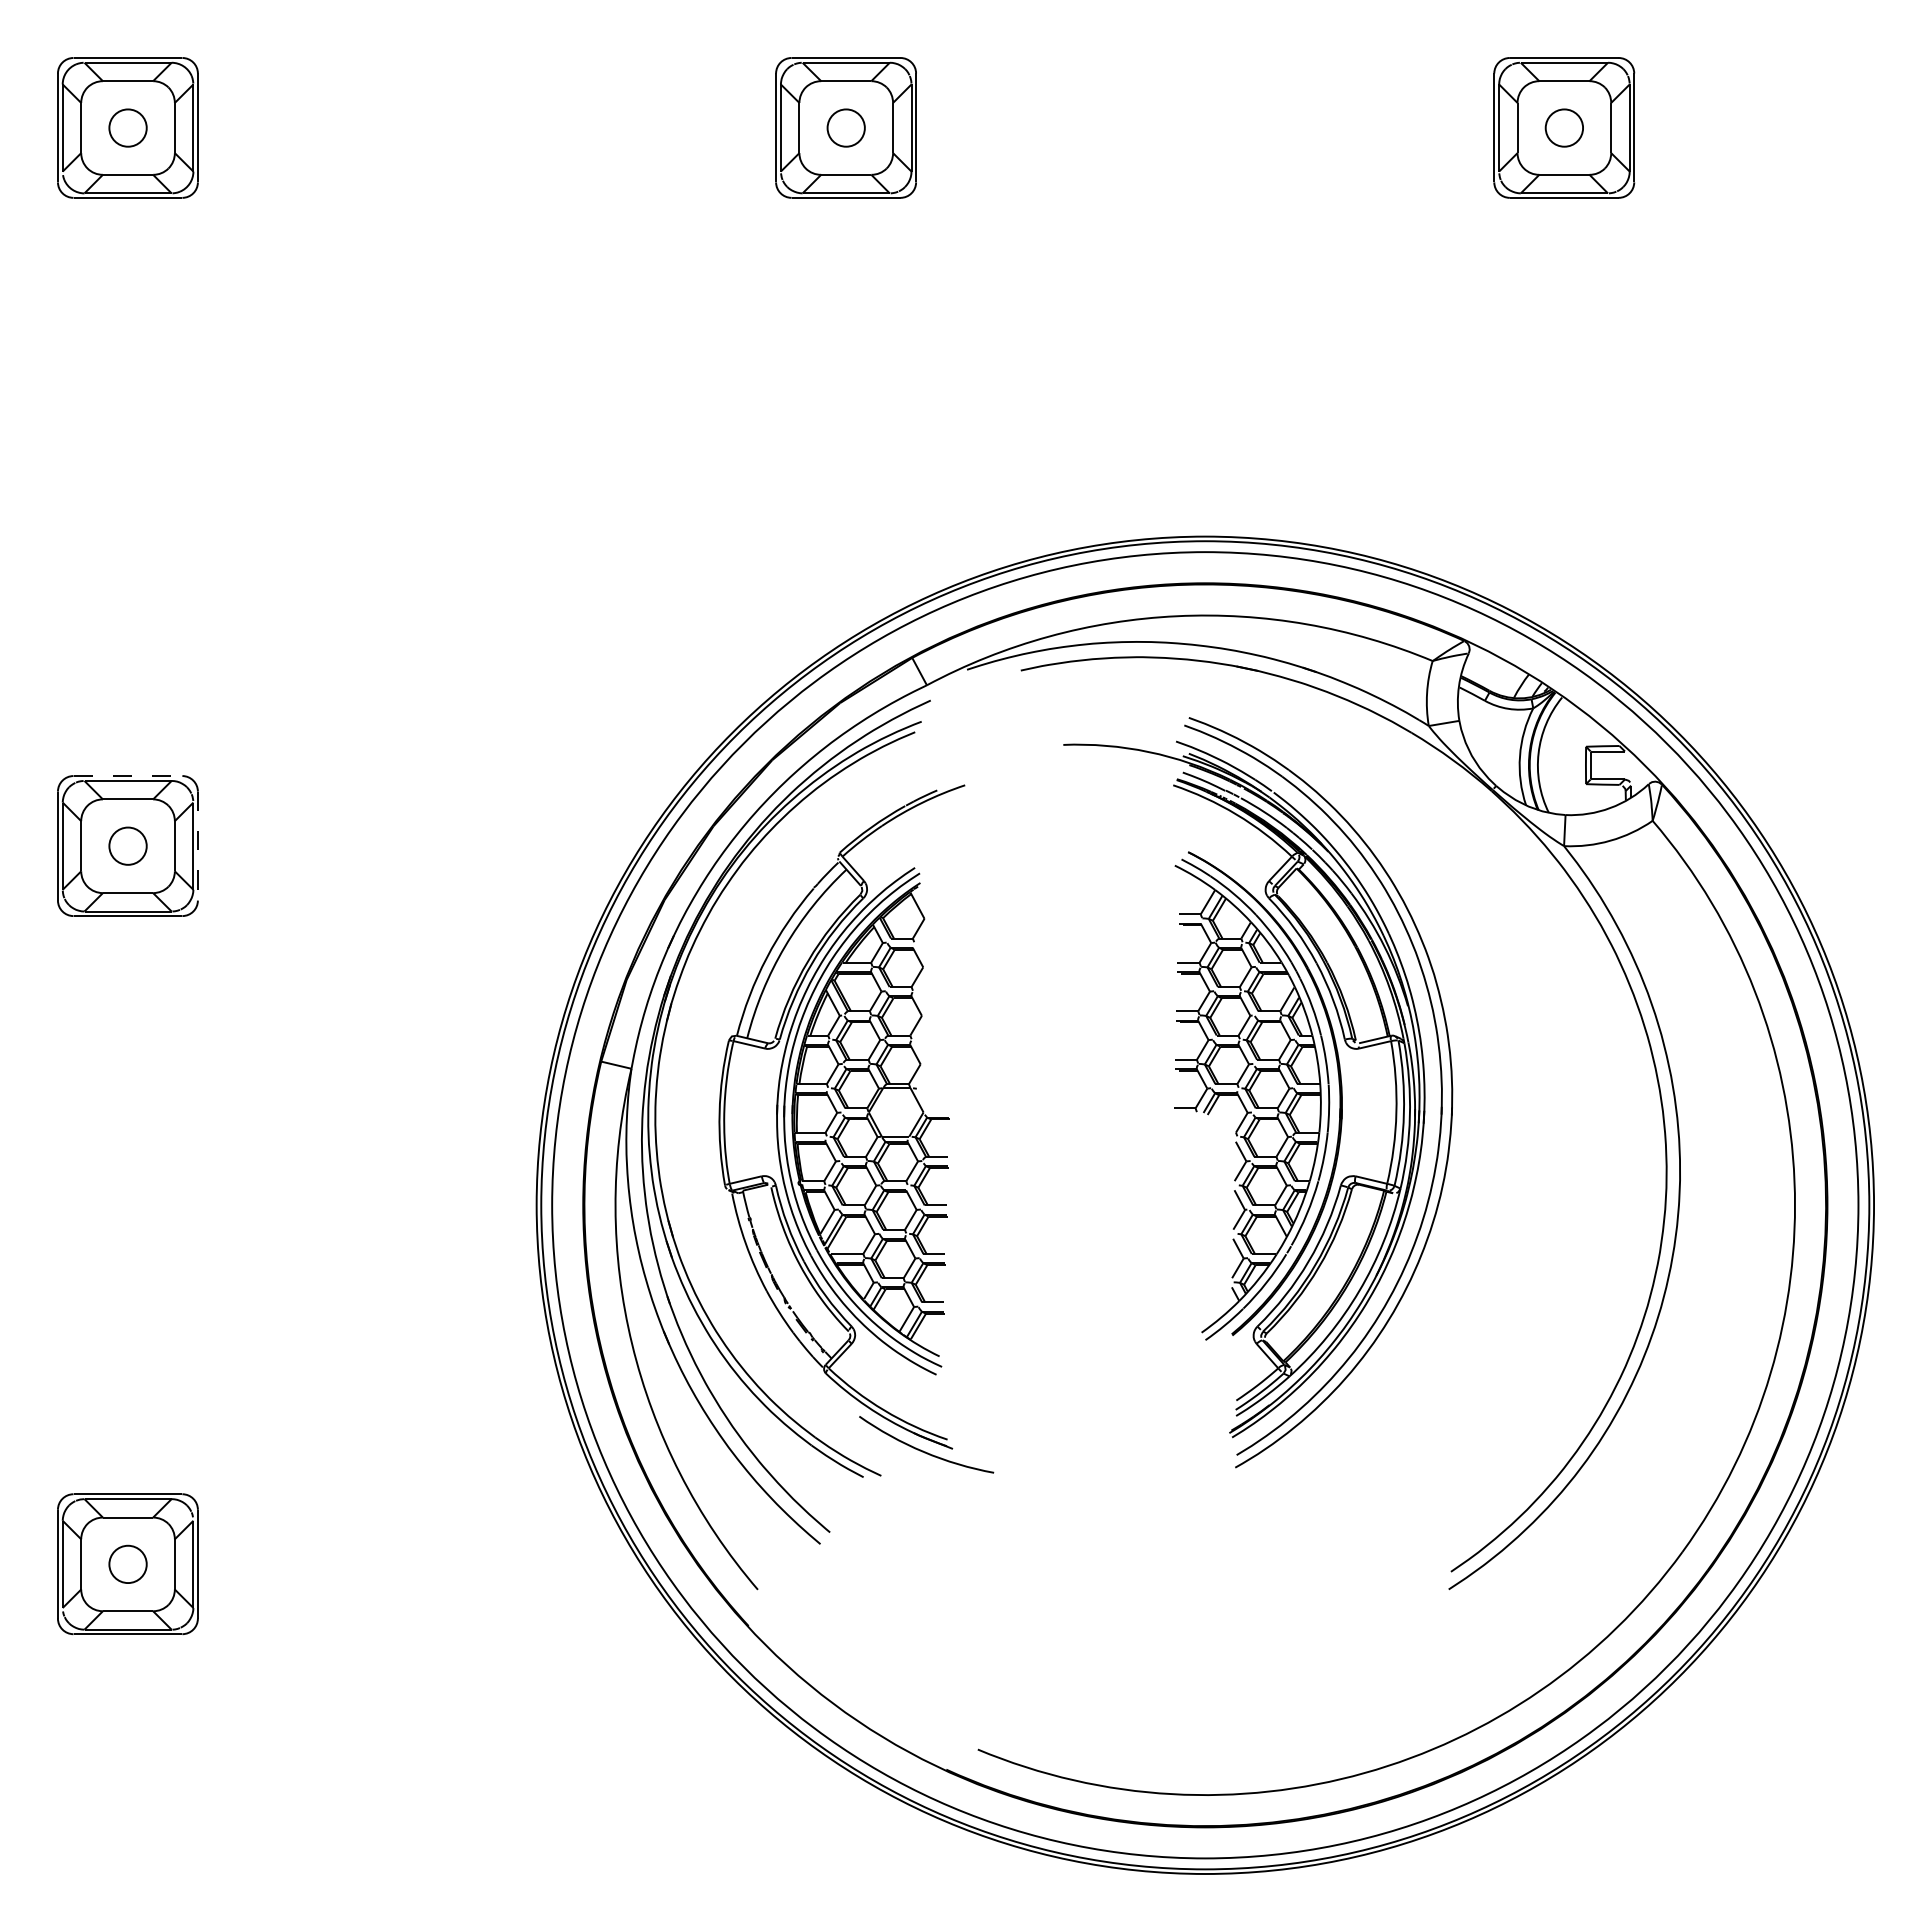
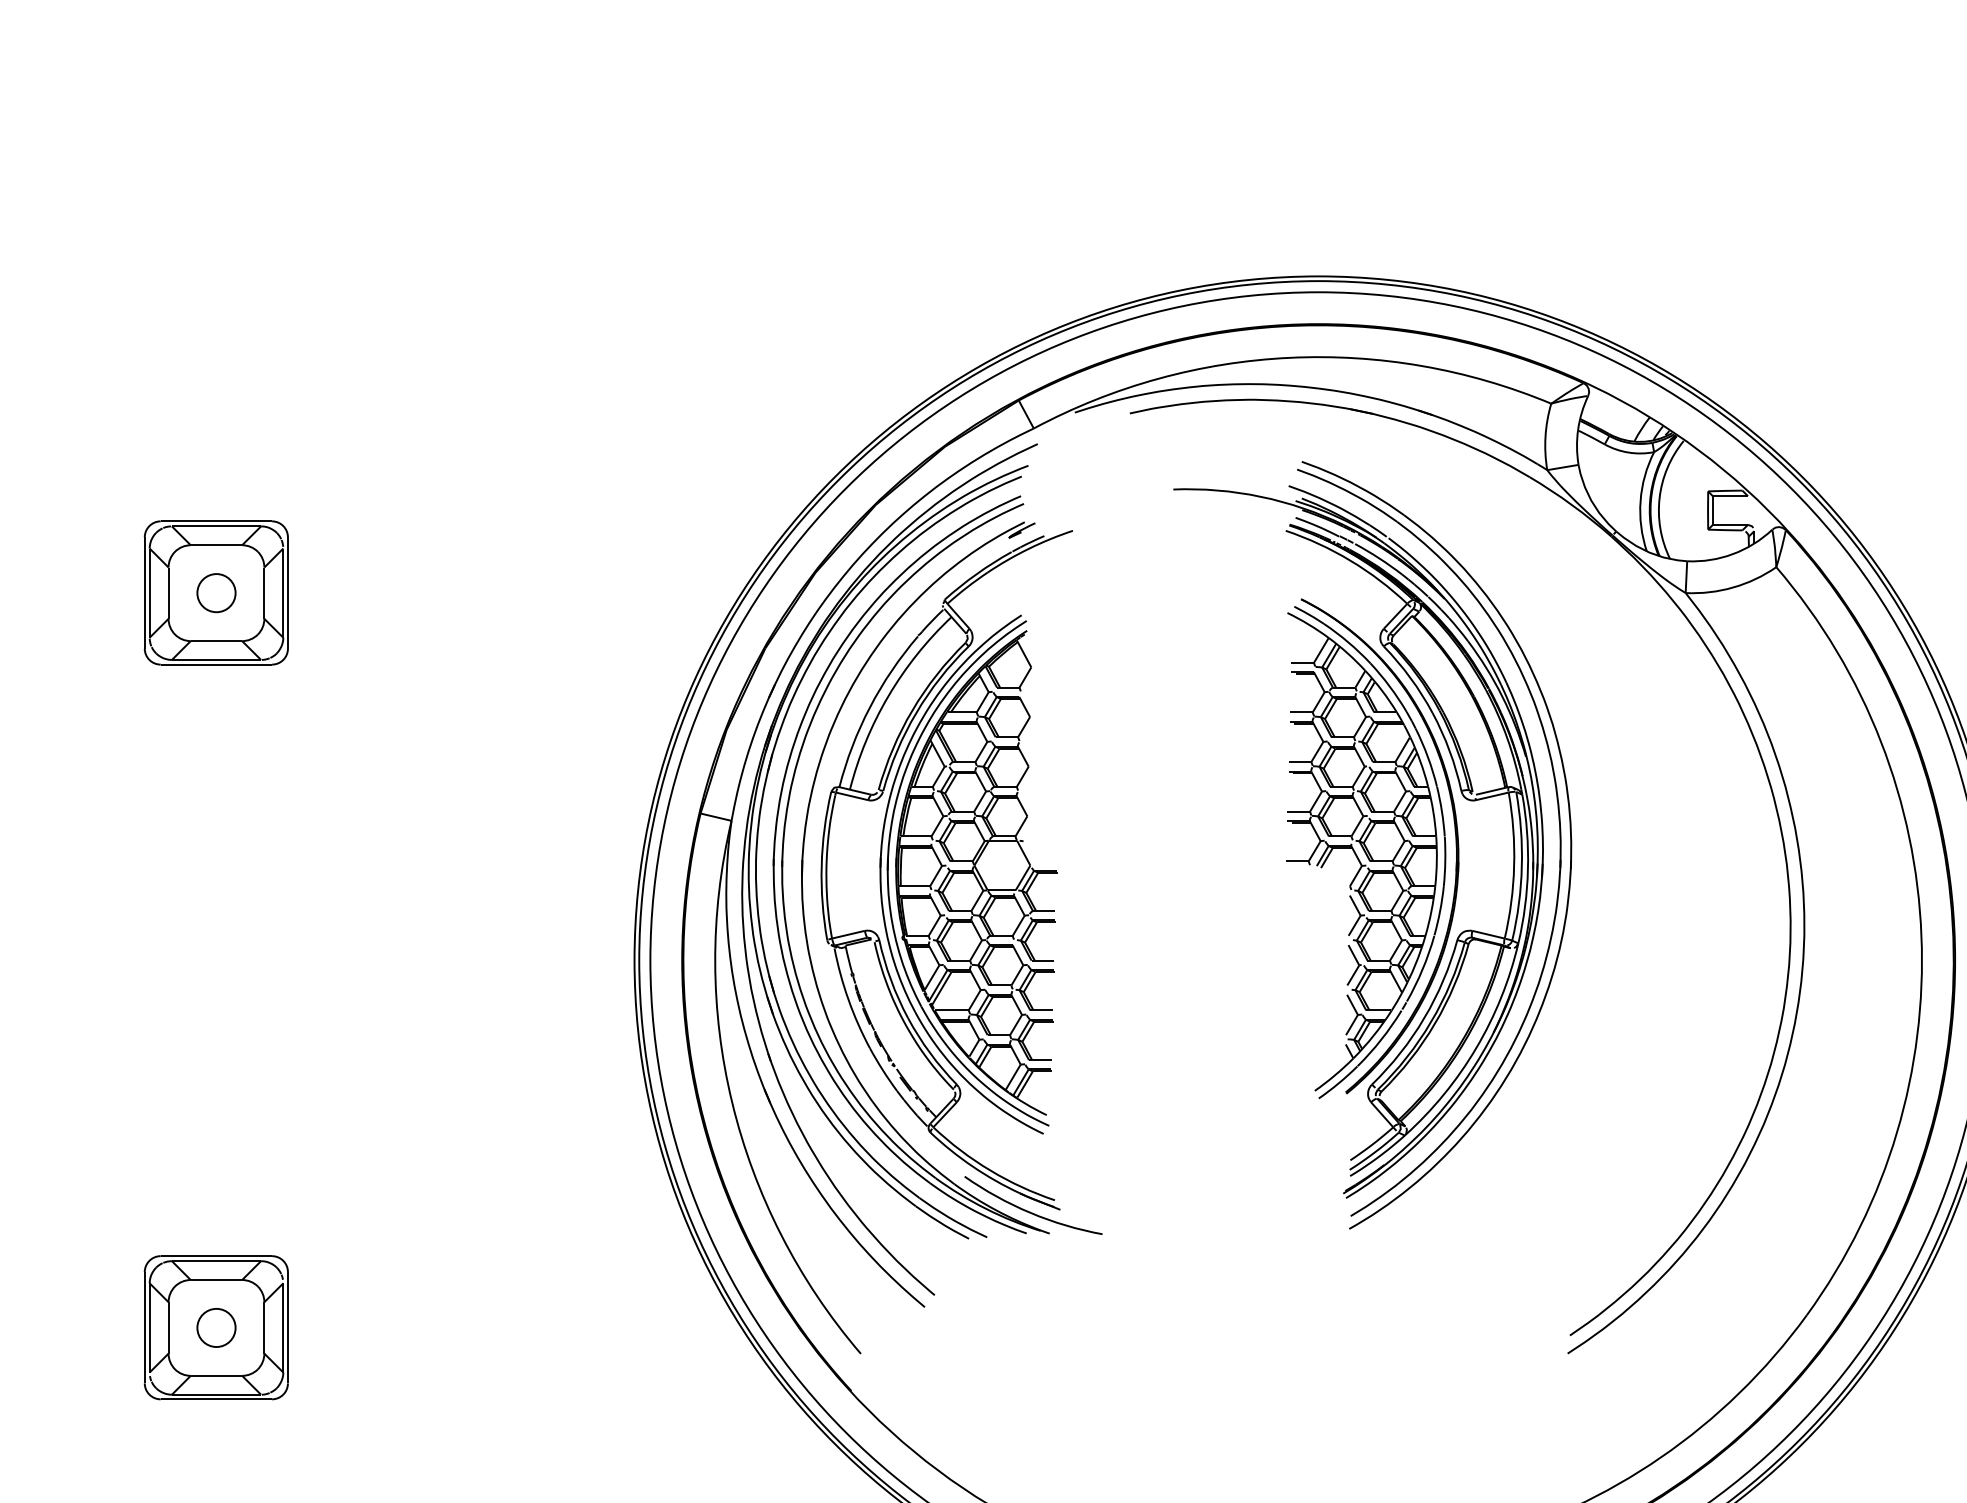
line: (128, 776) -> (216, 521), dashed -> solid
line: (197, 846) -> (287, 593), dashed -> solid
part: (702, 1100) -> (804, 853), added

